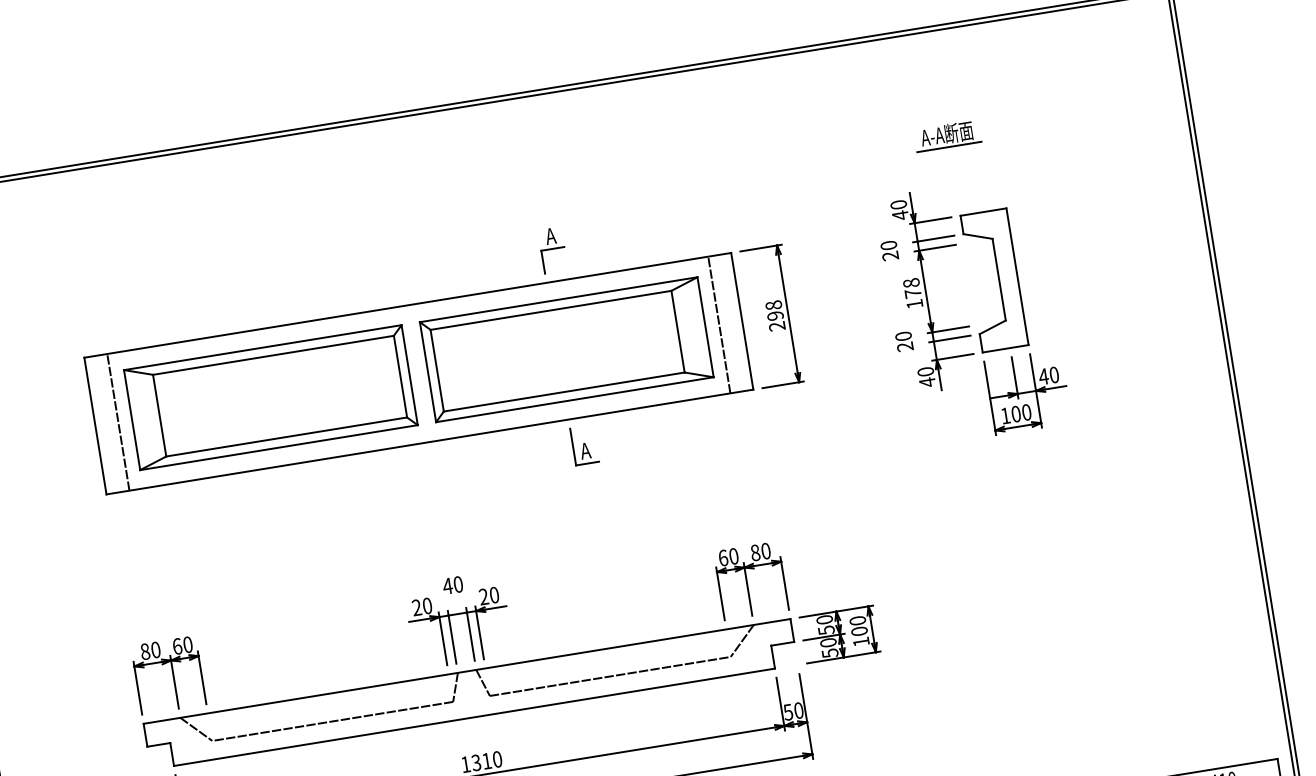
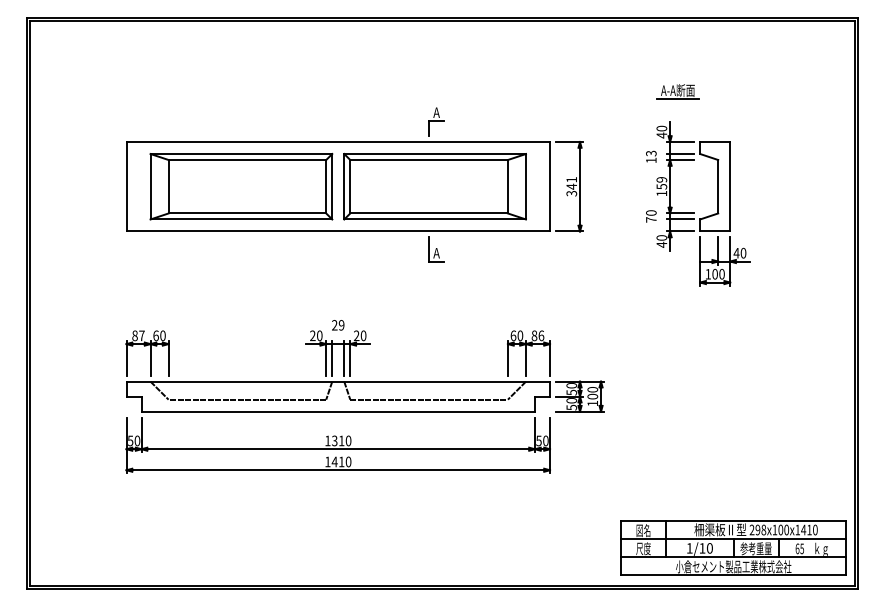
part: (946, 135) -> (677, 91), moved
text: (889, 250) -> (651, 156), 20 -> 13
text: (911, 288) -> (661, 183), 178 -> 159
text: (775, 315) -> (571, 186), 298 -> 341
line: (718, 324) -> (534, 186), removed
text: (905, 346) -> (651, 219), 20 -> 70
line: (118, 422) -> (141, 186), removed
text: (766, 550) -> (541, 335), 80 -> 86
text: (452, 585) -> (337, 325), 40 -> 29
text: (155, 649) -> (141, 335), 80 -> 87

